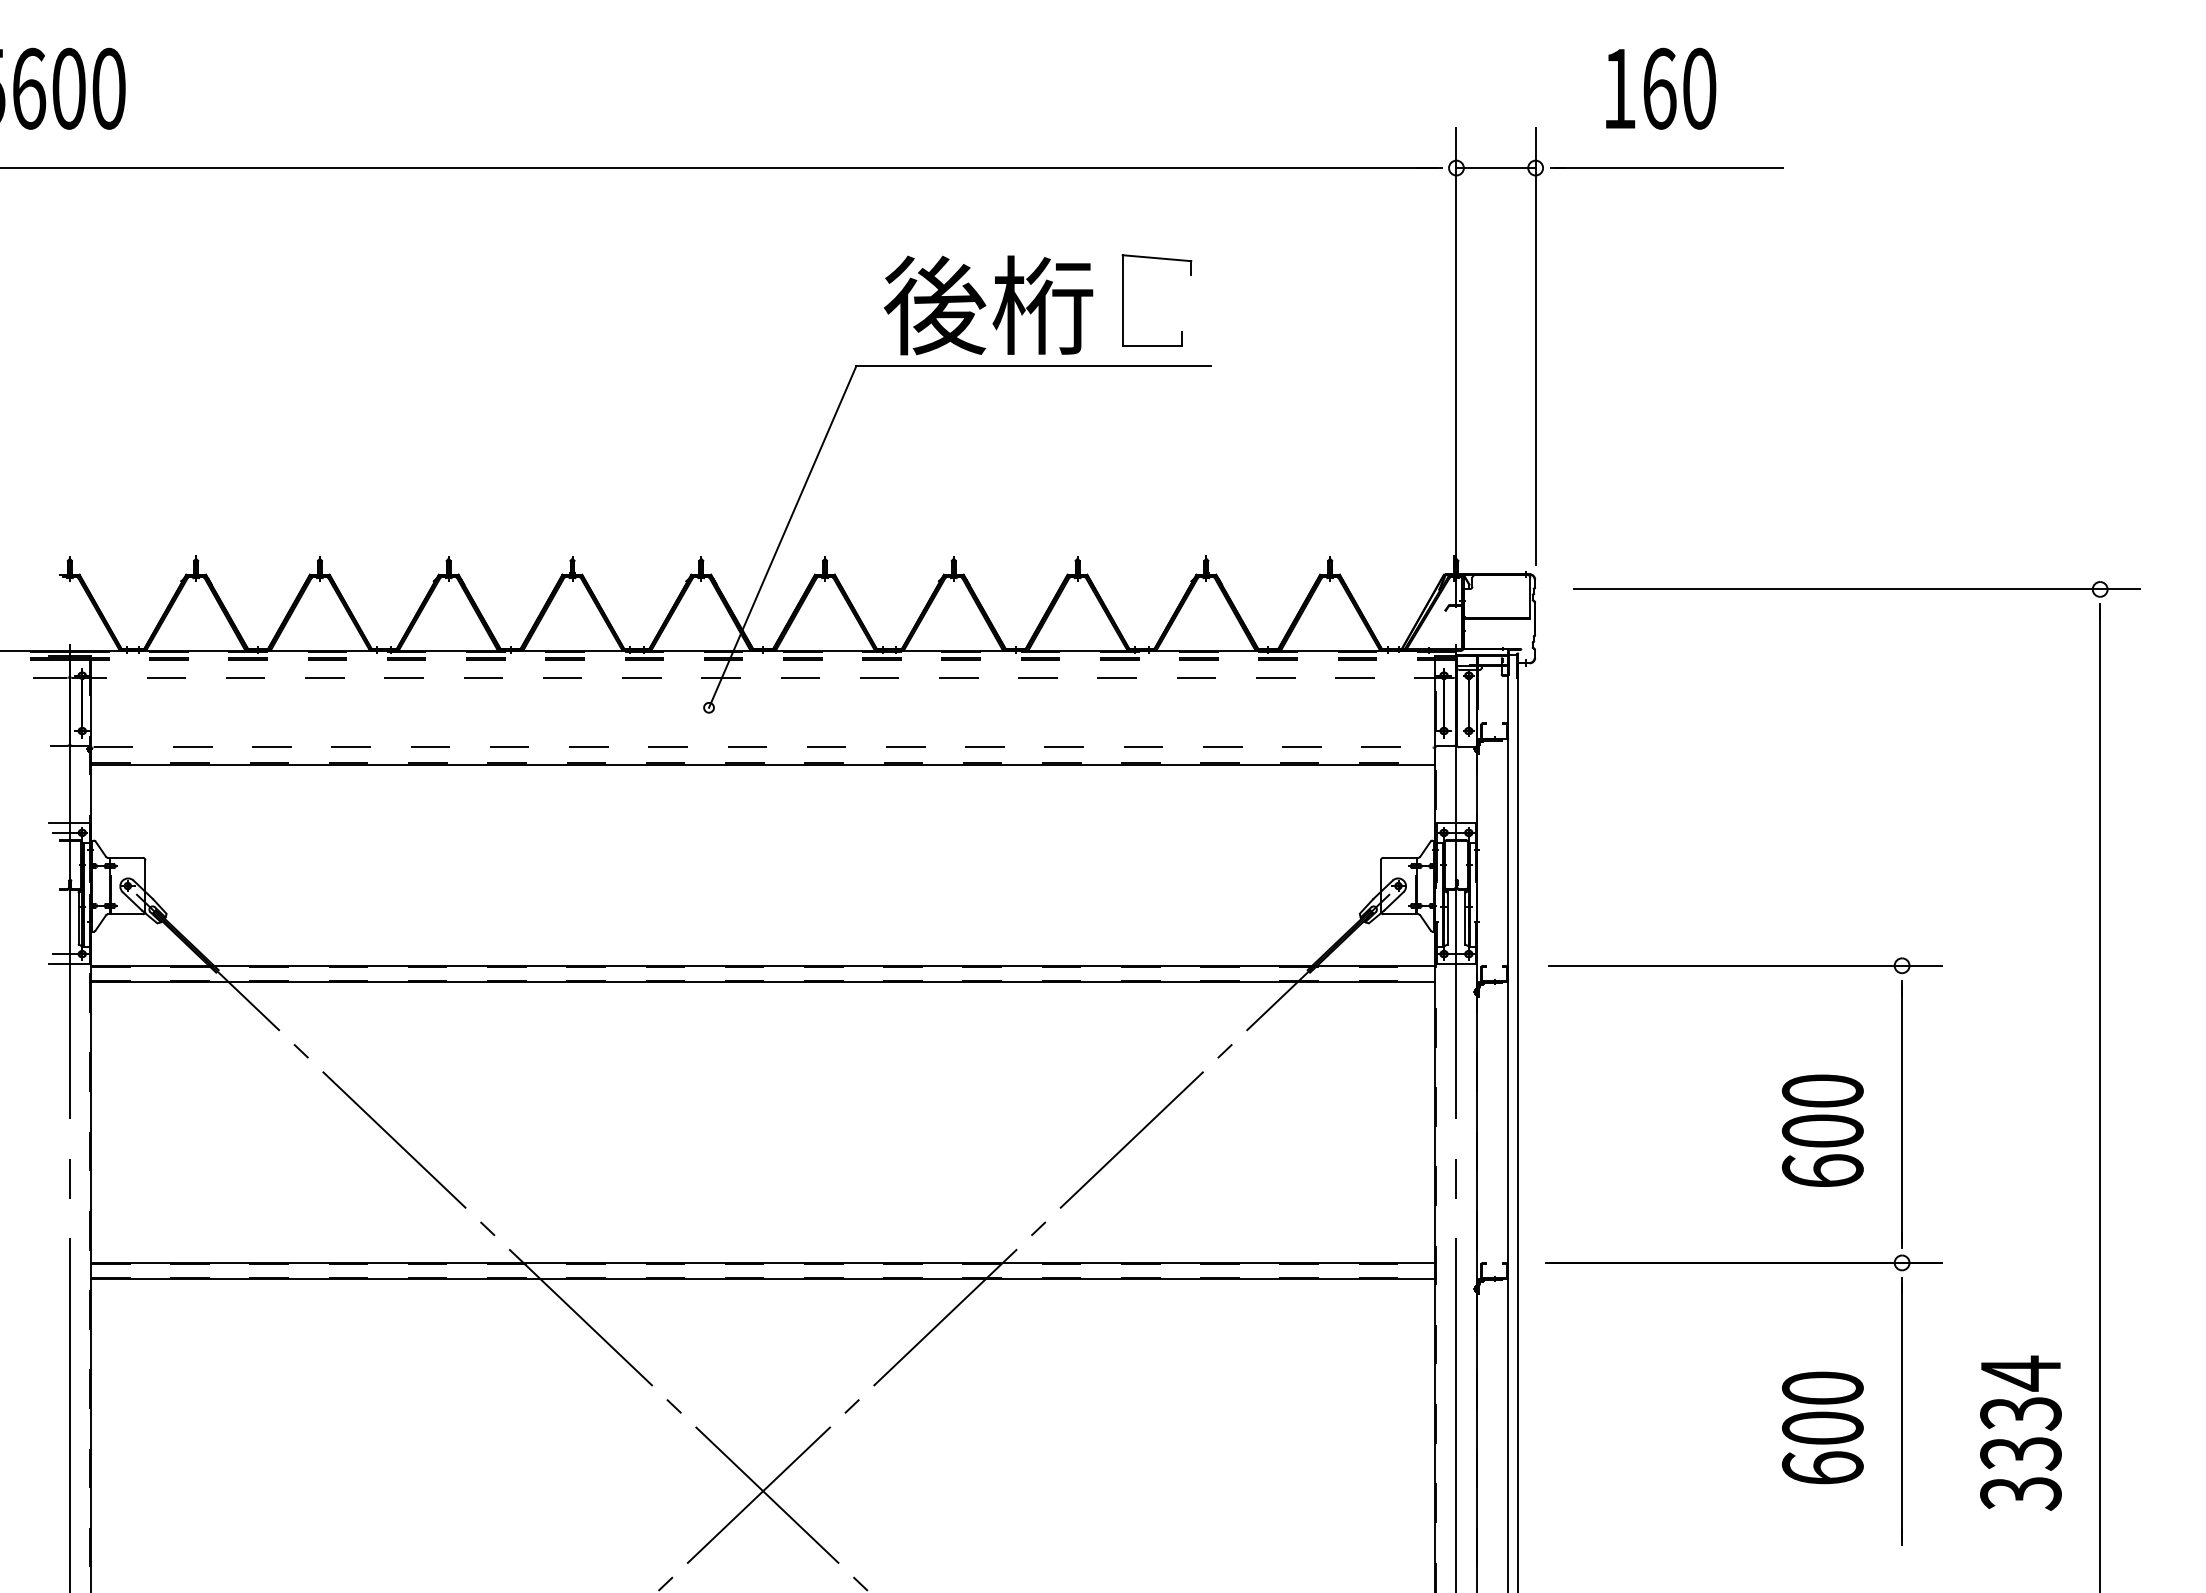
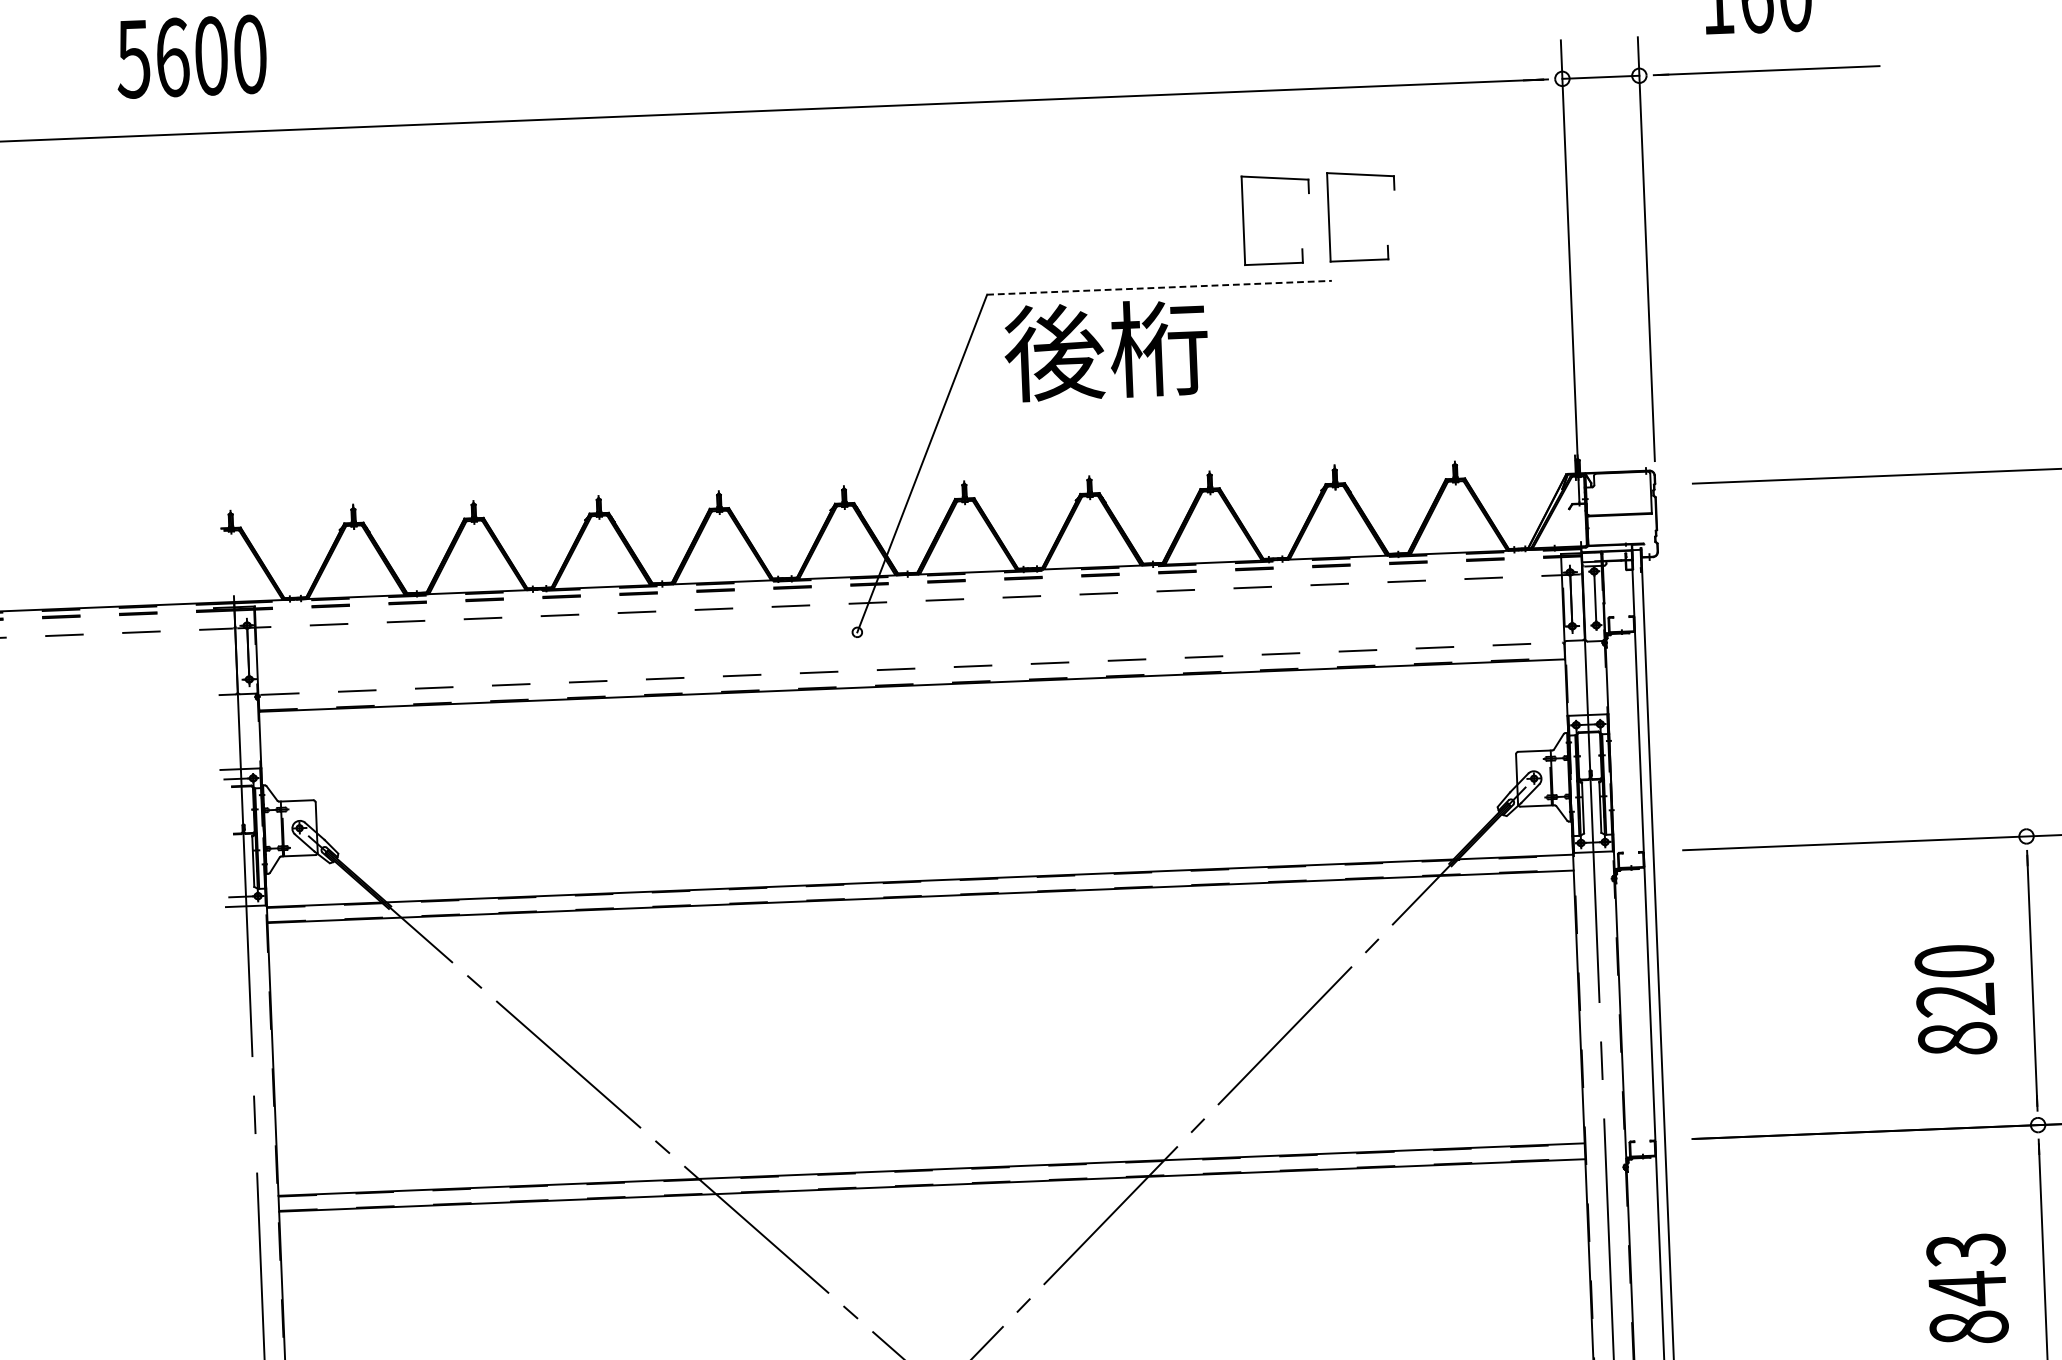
part: (1211, 300) -> (1329, 217), added
text: (988, 305) -> (1106, 350), moved
line: (1034, 366) -> (1160, 288), solid -> dashed
text: (1822, 1150) -> (1956, 1019), 600 -> 820
text: (1822, 1427) -> (1967, 1288), 600 -> 843

